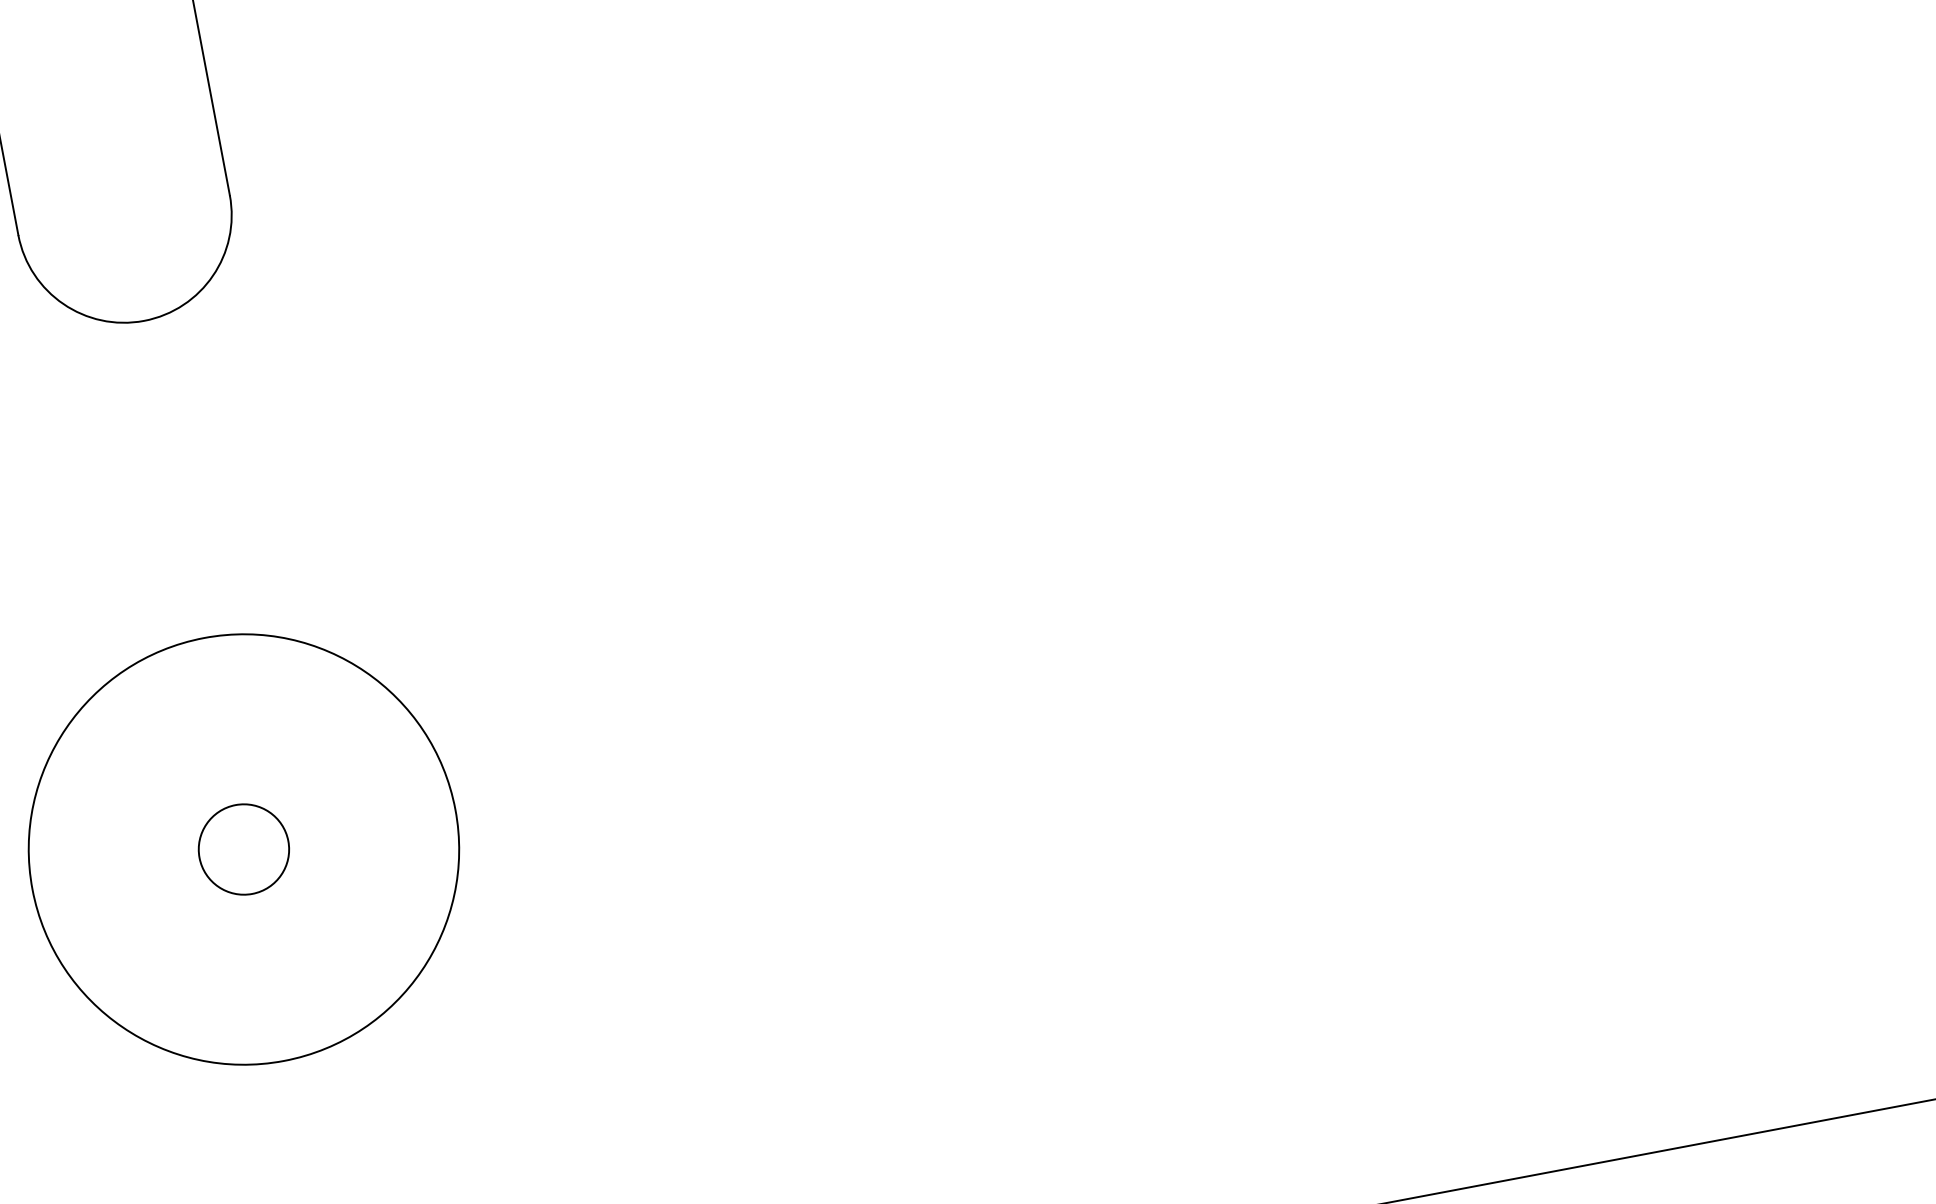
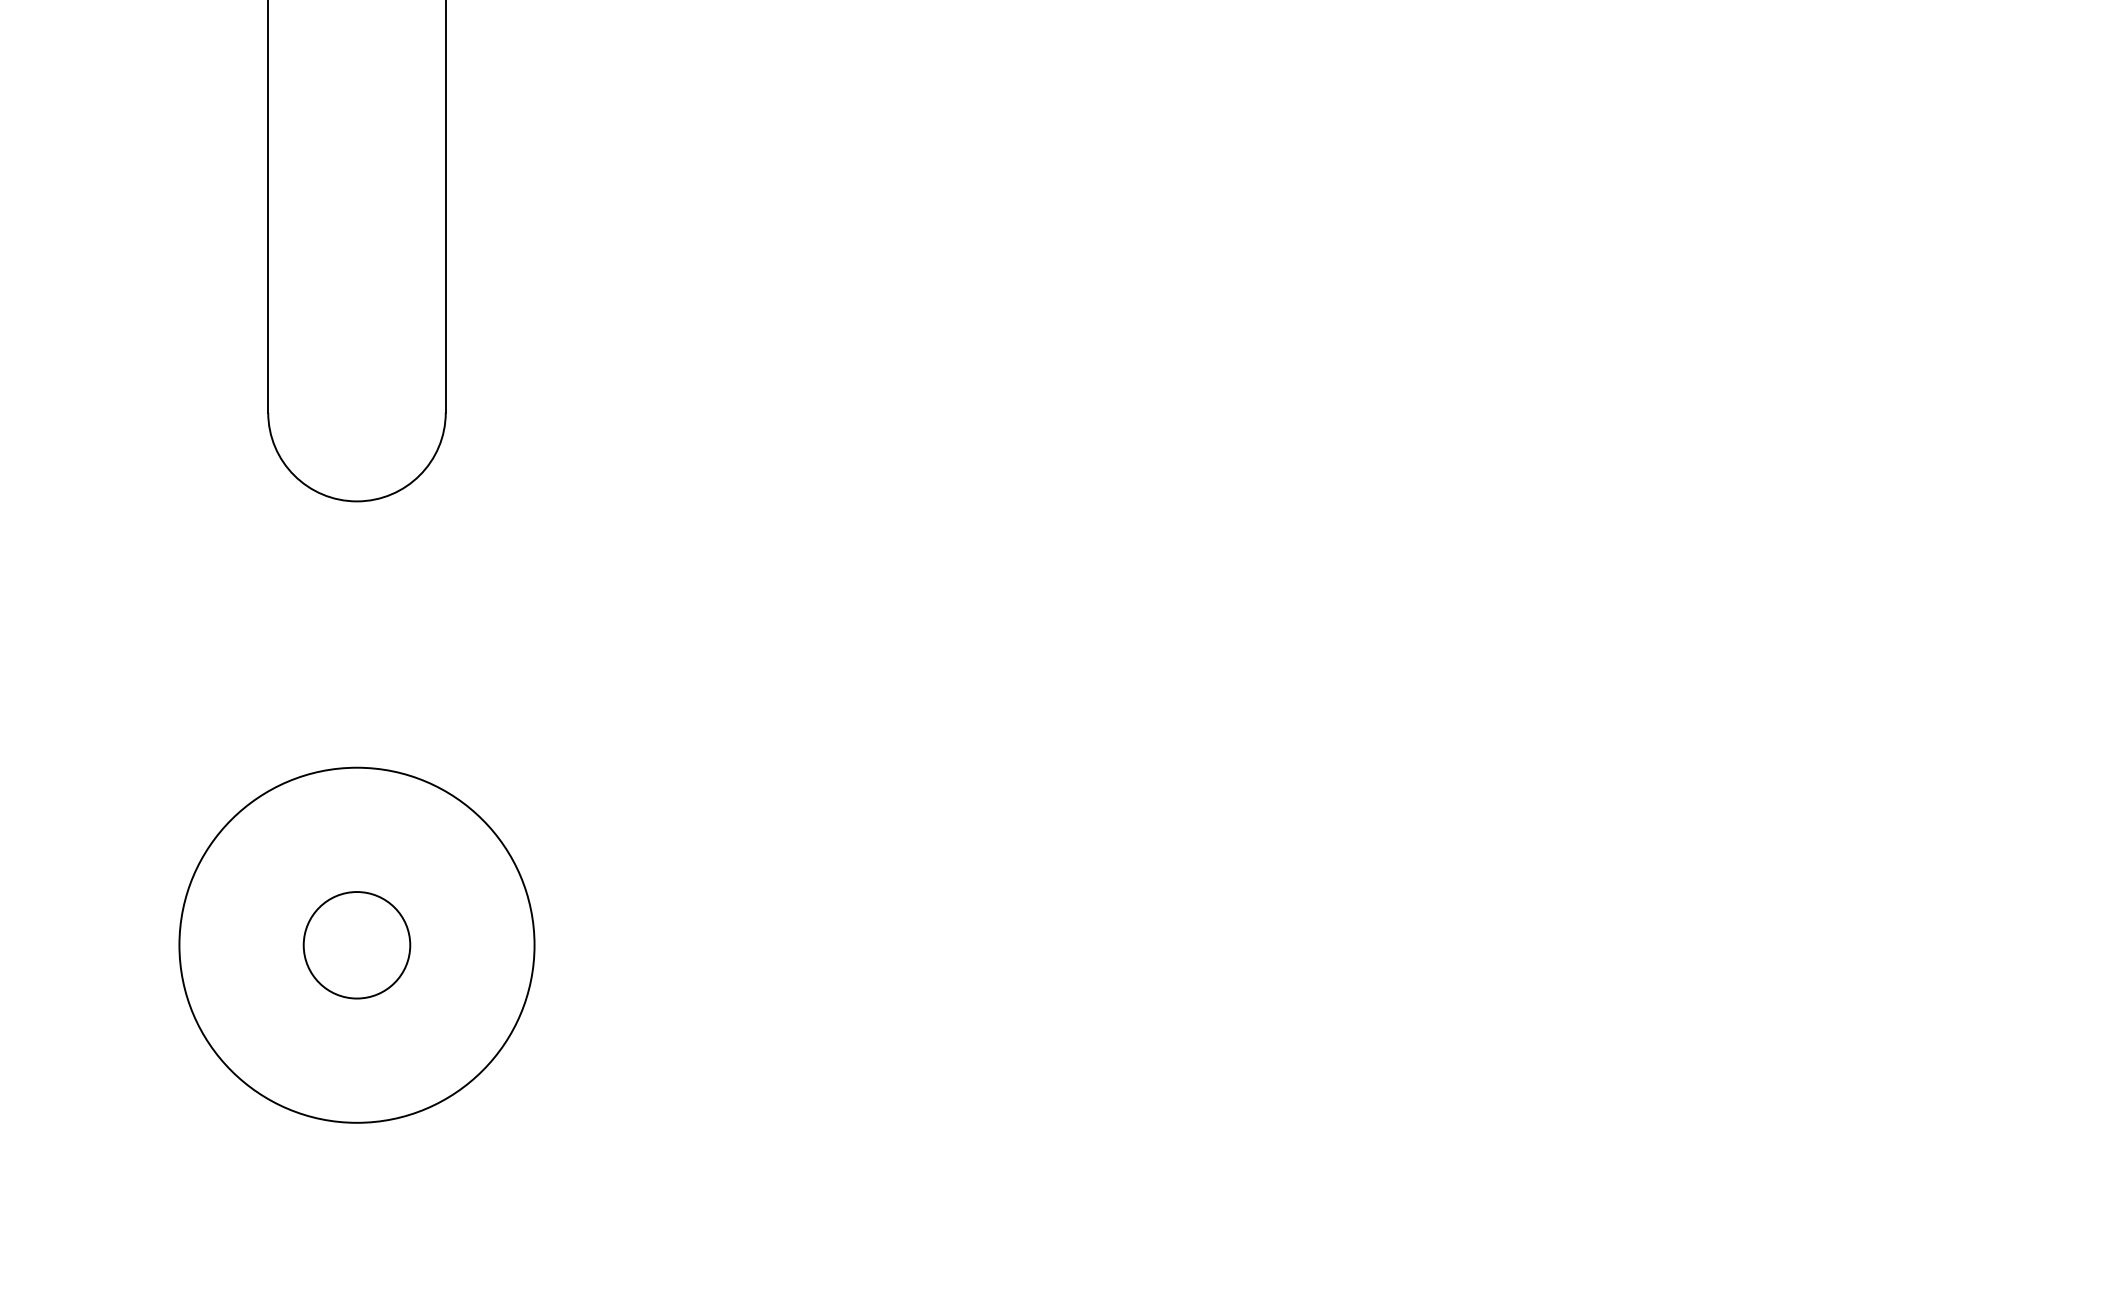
circle: (243, 849) -> (356, 945), size x1.43

